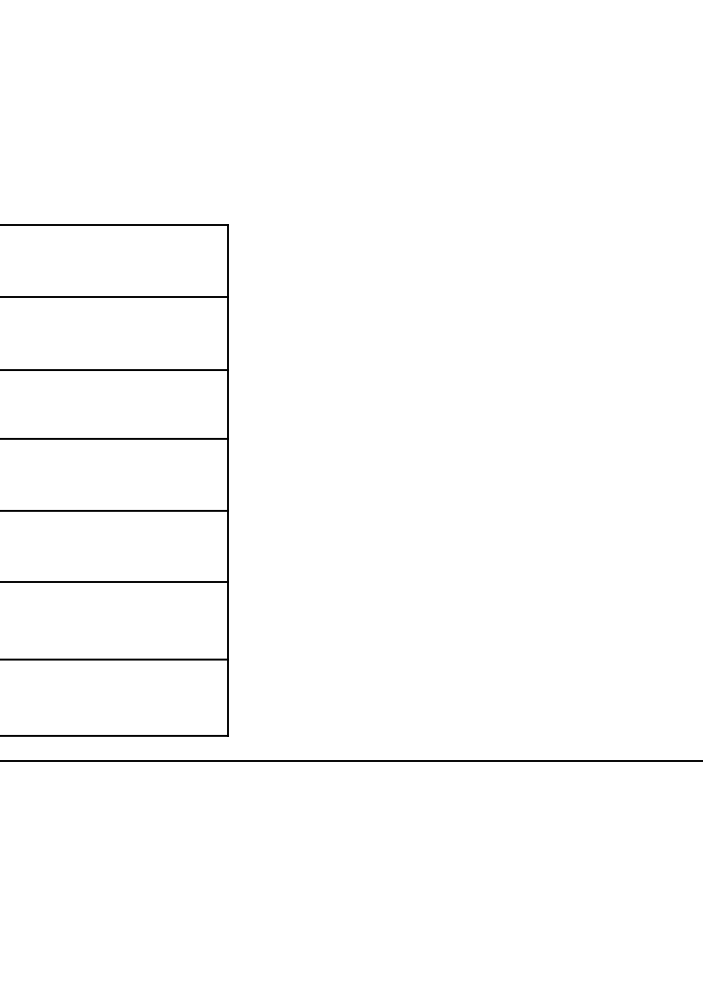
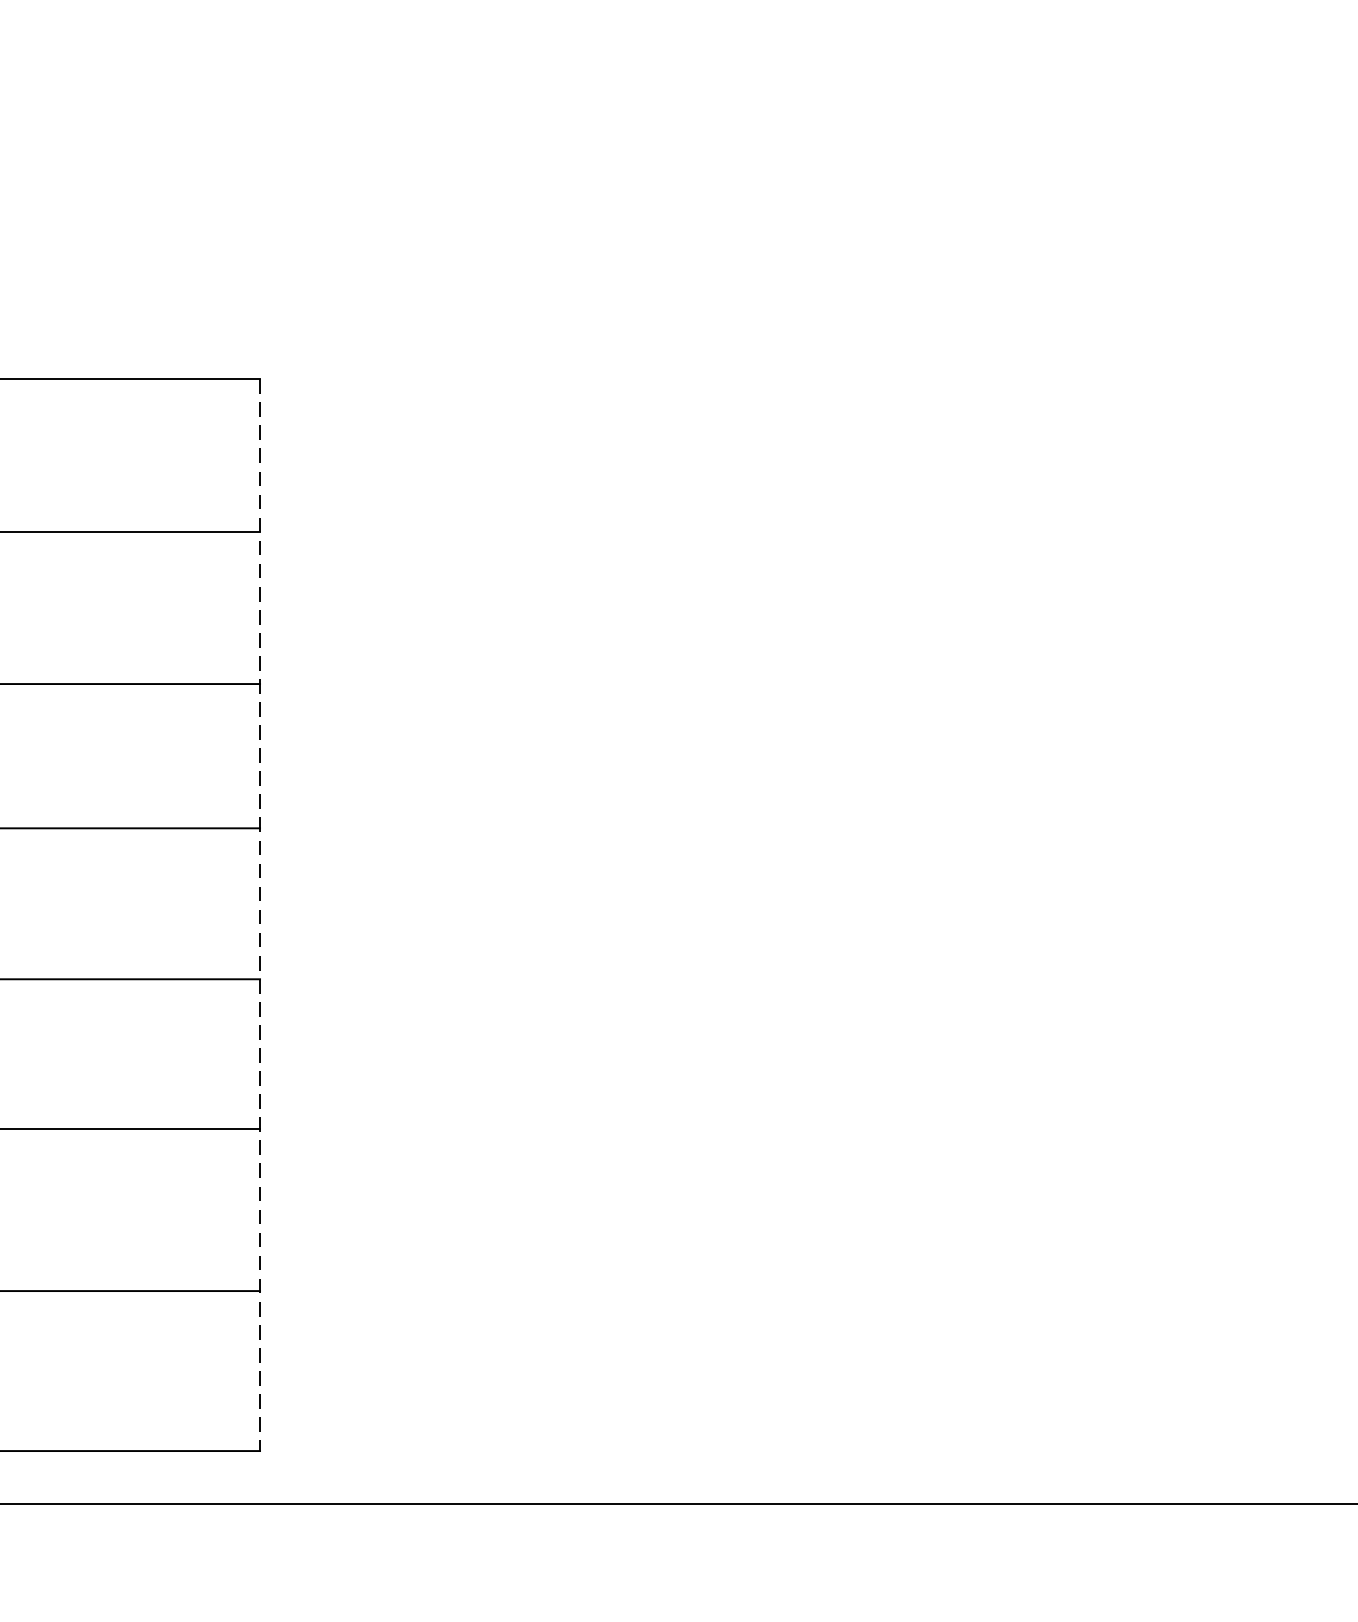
line: (228, 480) -> (261, 915), solid -> dashed

